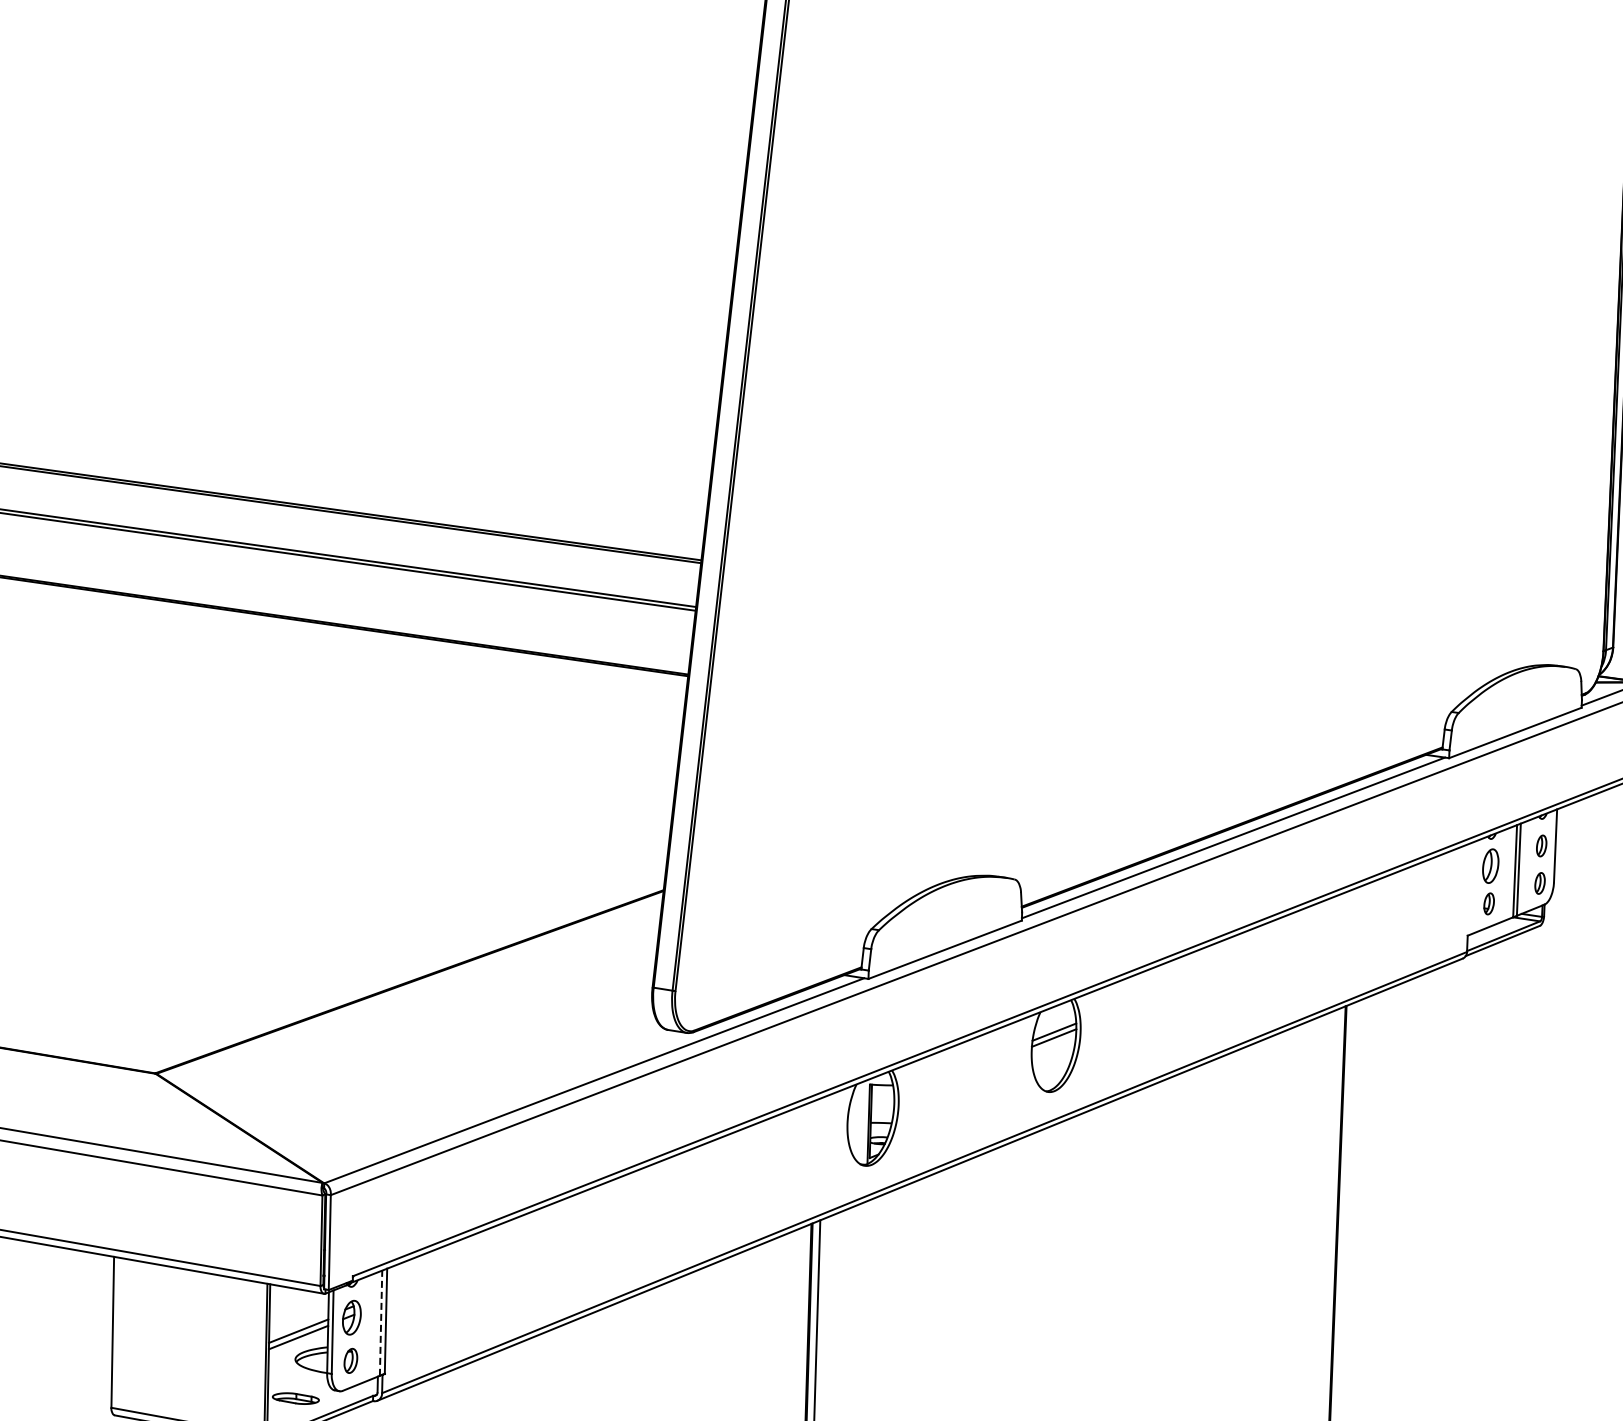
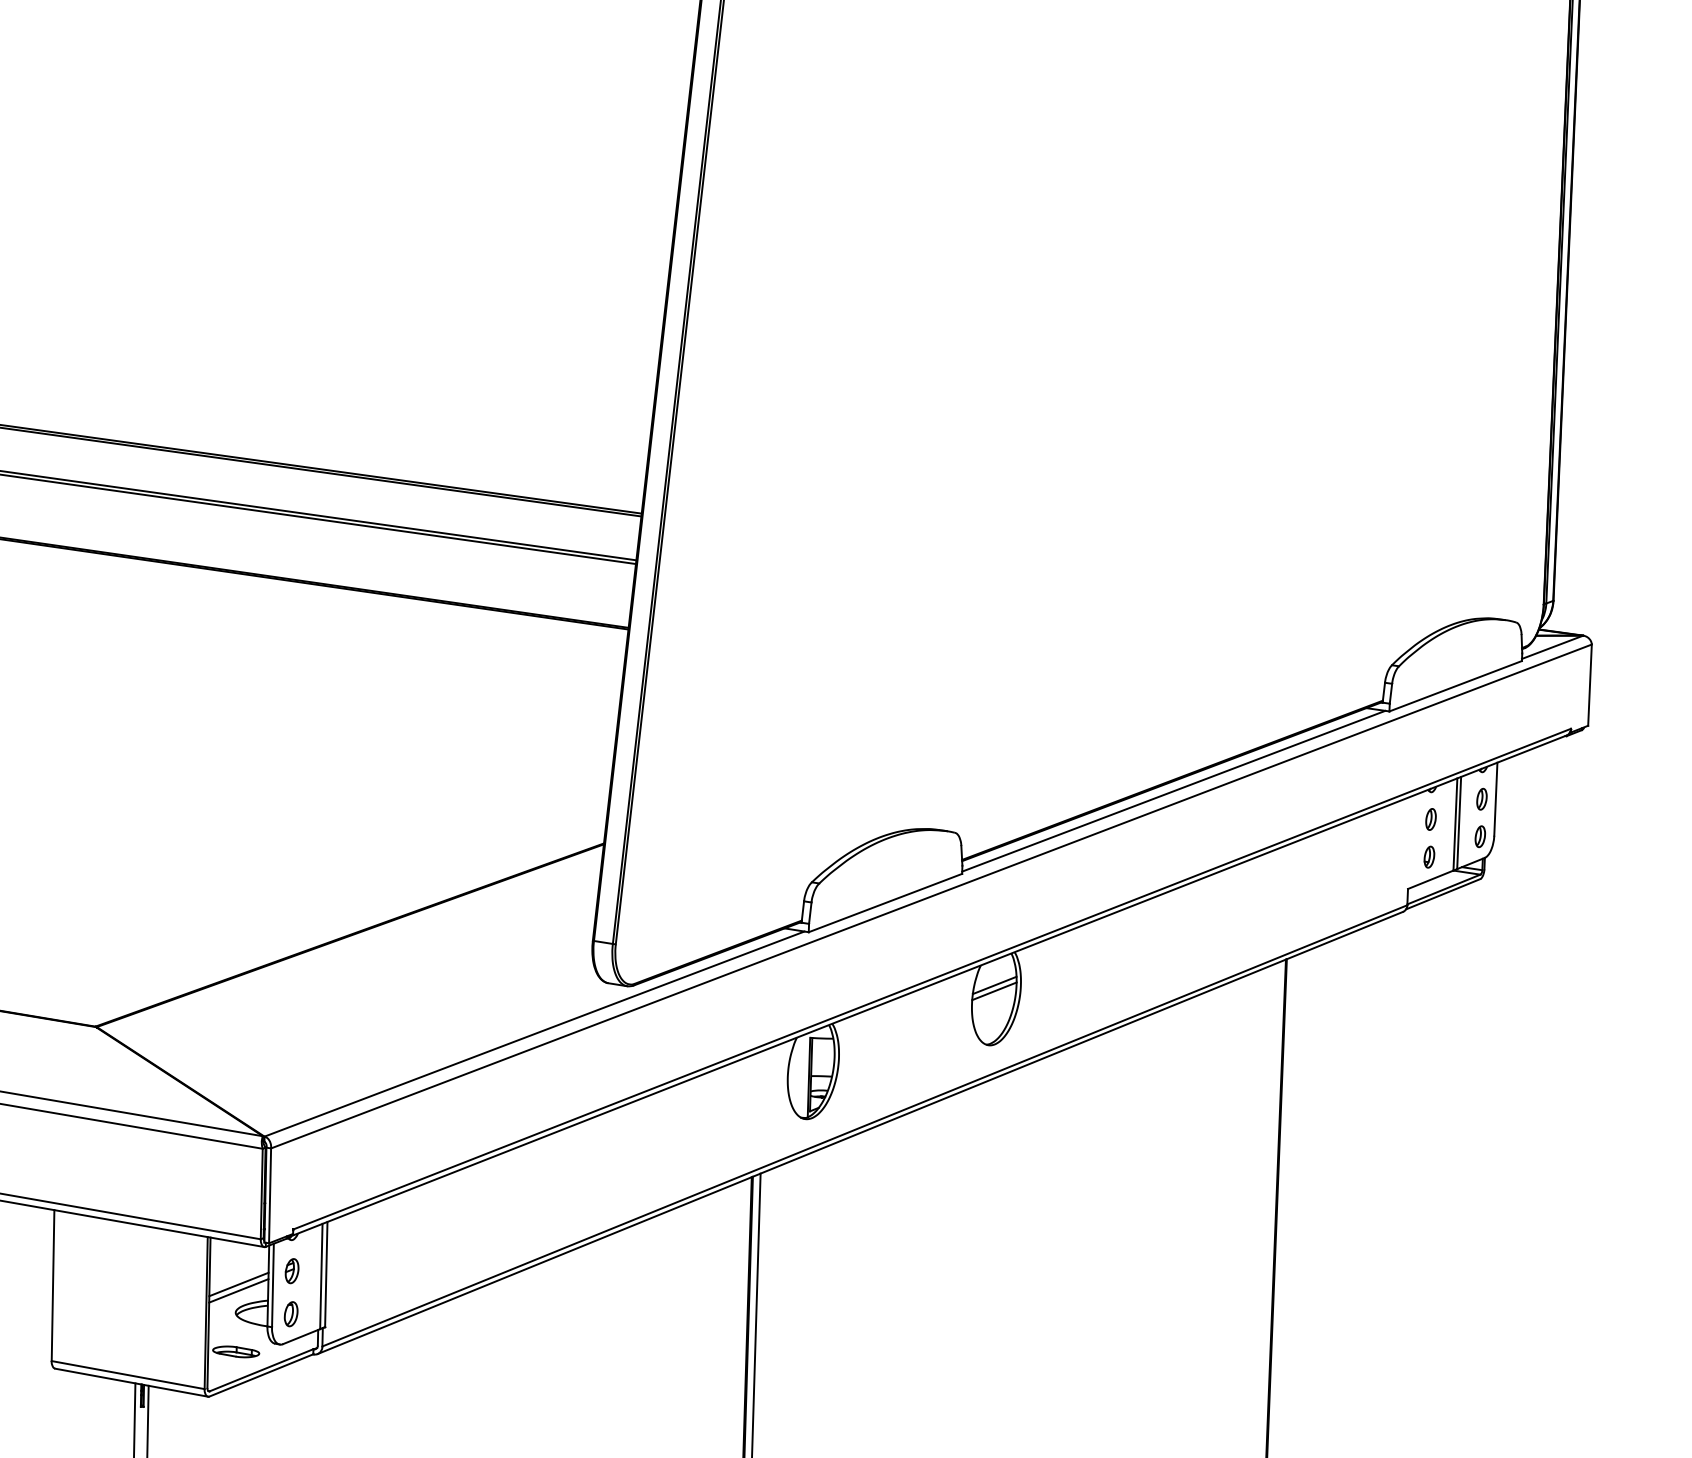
part: (1490, 866) -> (1430, 819), size x0.62
part: (351, 1318) -> (291, 1271), size x0.71
line: (381, 1323) -> (321, 1276), dashed -> solid

